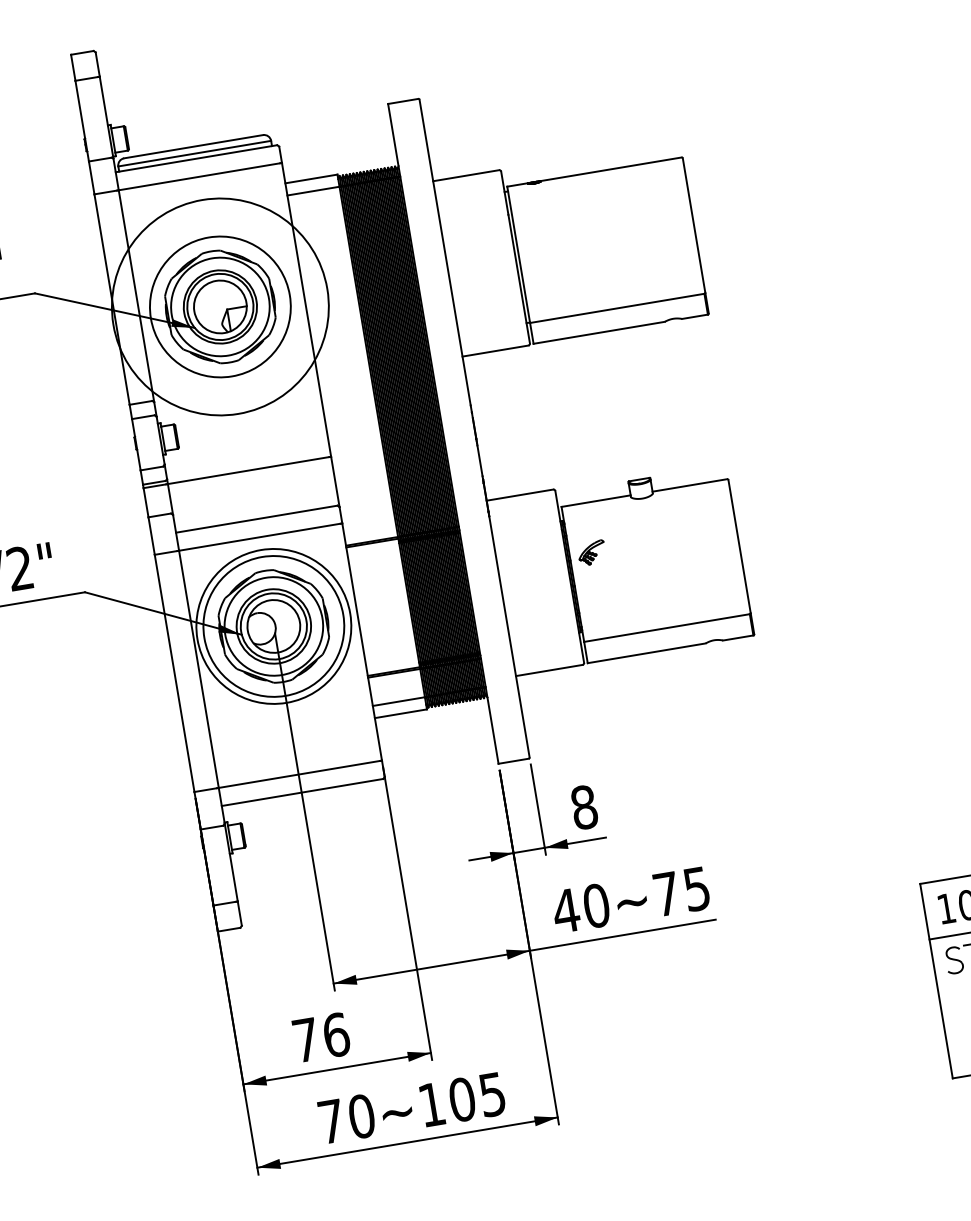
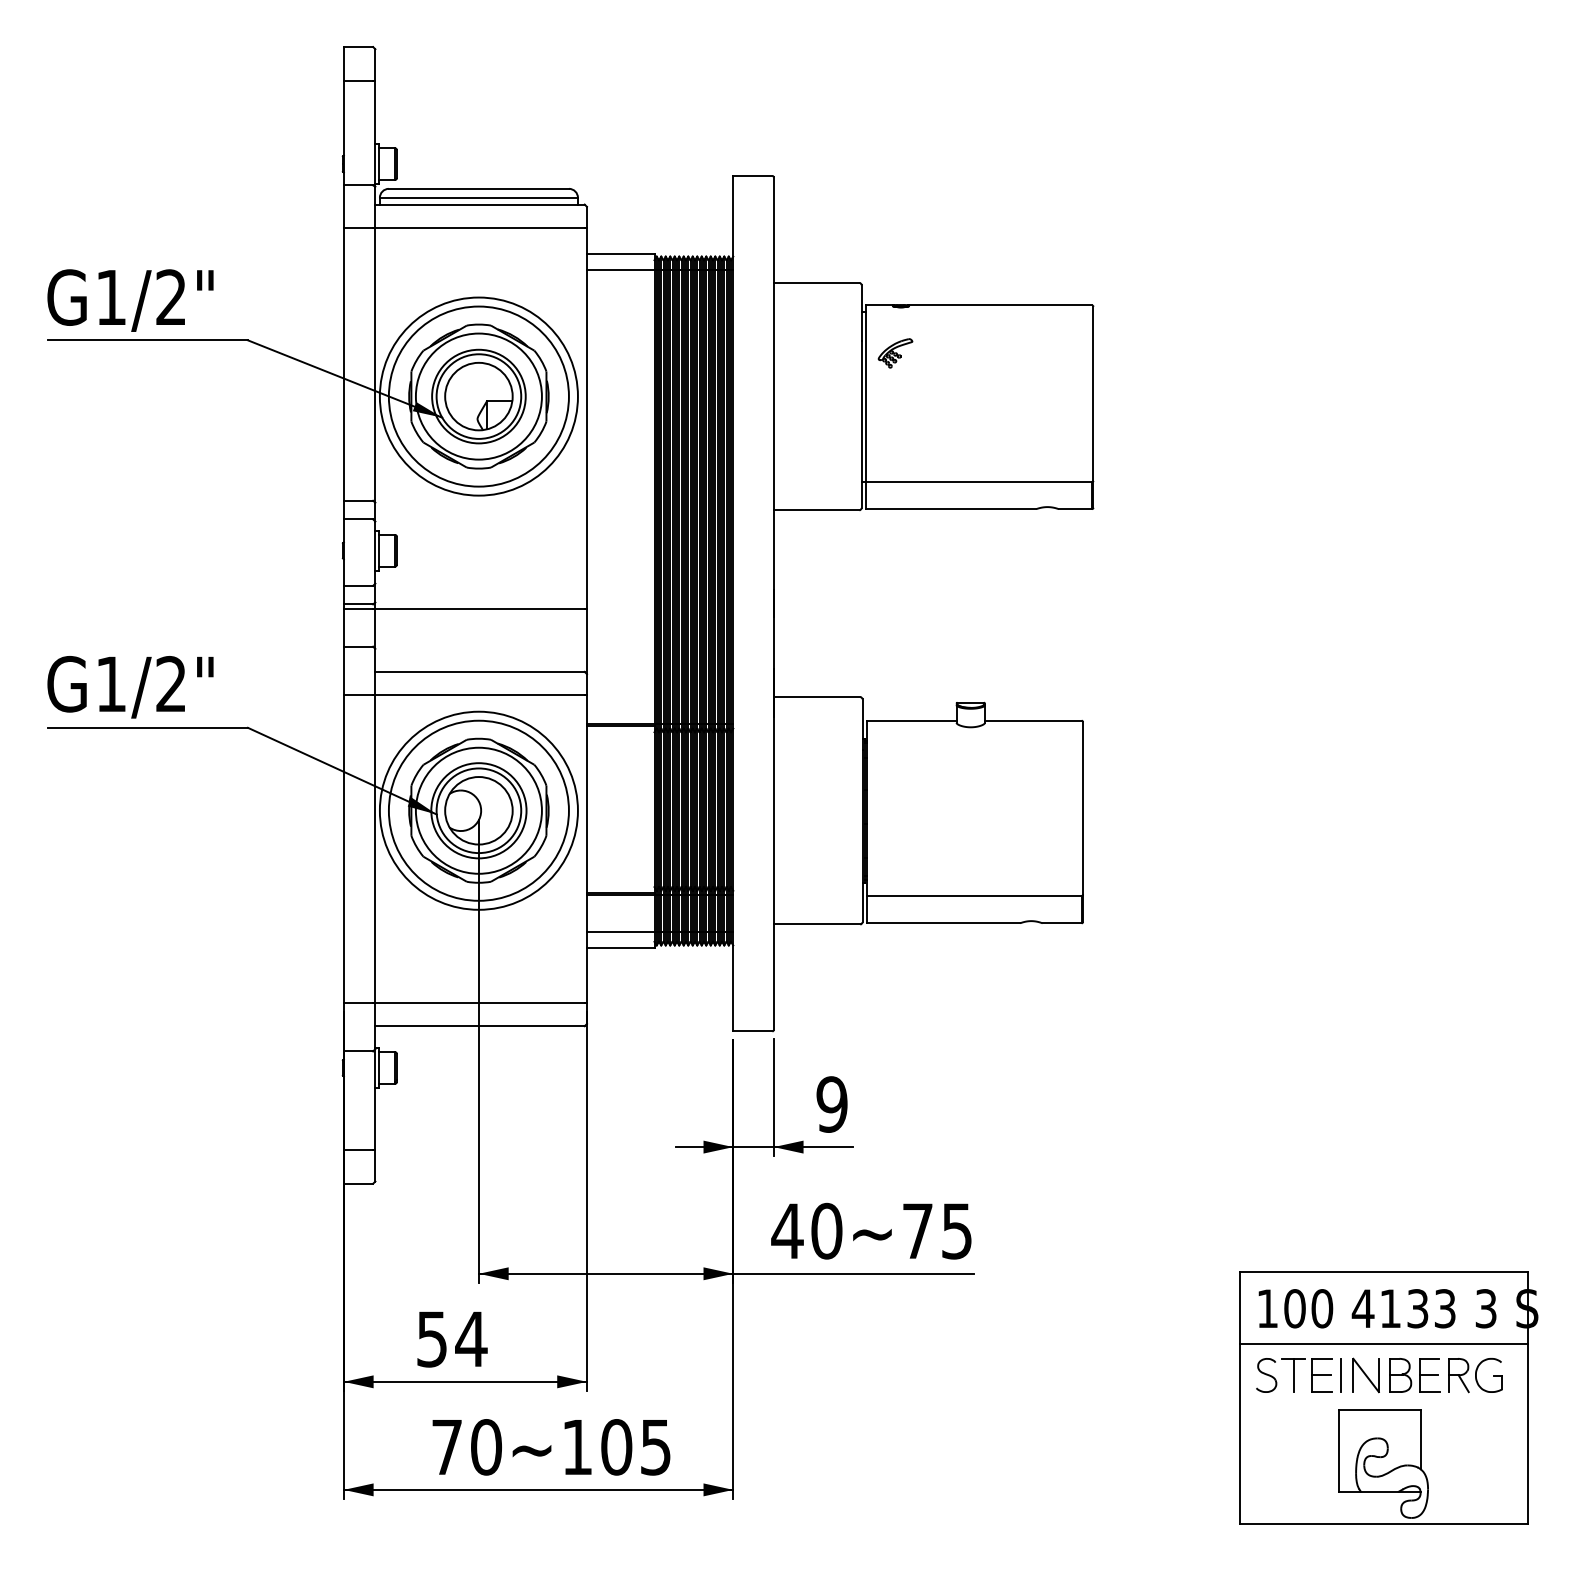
circle: (220, 306) -> (478, 396), size x0.71
part: (591, 553) -> (895, 353), moved
text: (583, 807) -> (831, 1104), 8 -> 9
text: (321, 1037) -> (452, 1339), 76 -> 54

